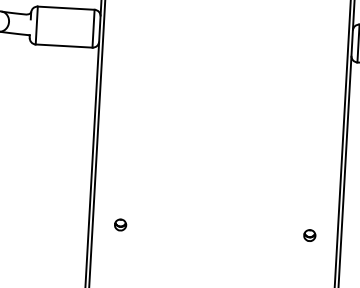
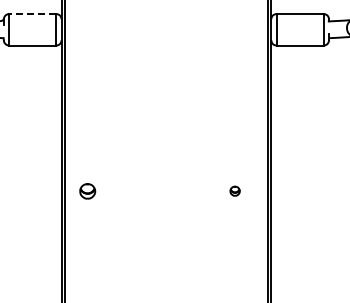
line: (65, 8) -> (32, 14), solid -> dashed
part: (120, 224) -> (87, 190), size x1.6
part: (309, 234) -> (234, 190), moved

